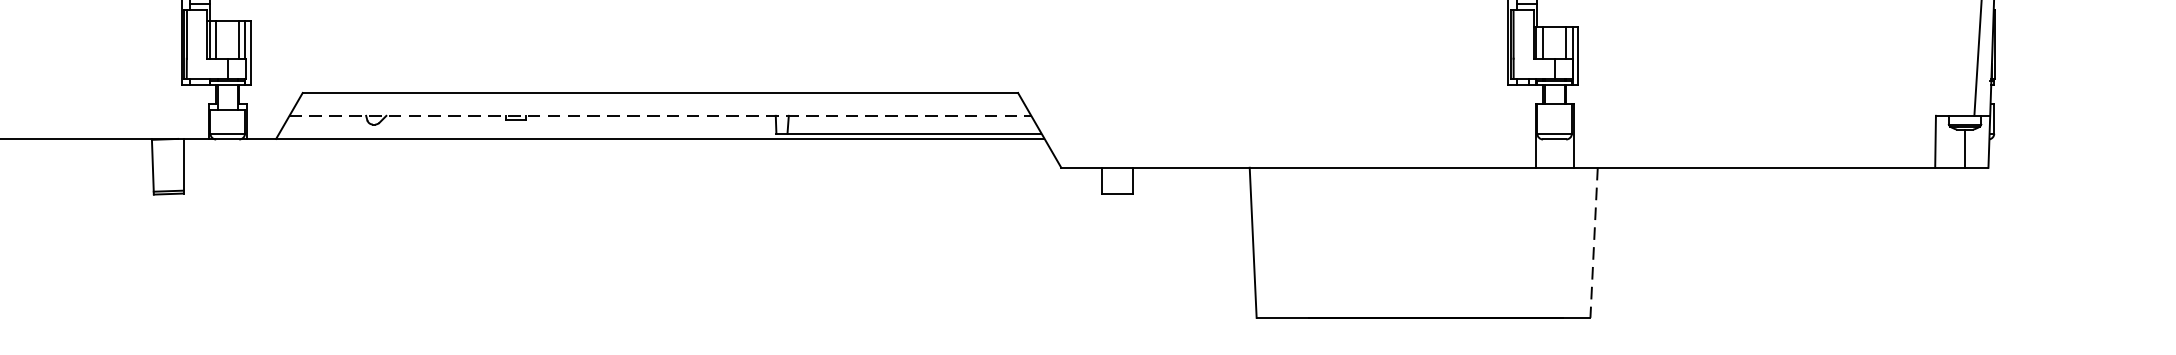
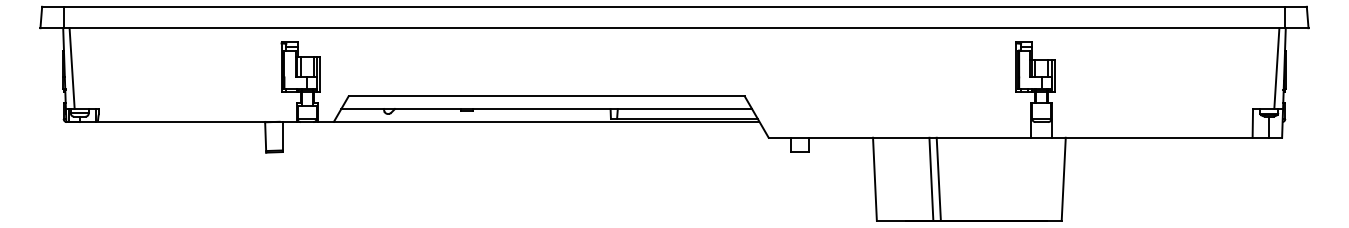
line: (661, 116) -> (547, 109), dashed -> solid
line: (1355, 241) -> (931, 178), added
line: (1367, 241) -> (938, 178), added
line: (1593, 243) -> (1063, 179), dashed -> solid

